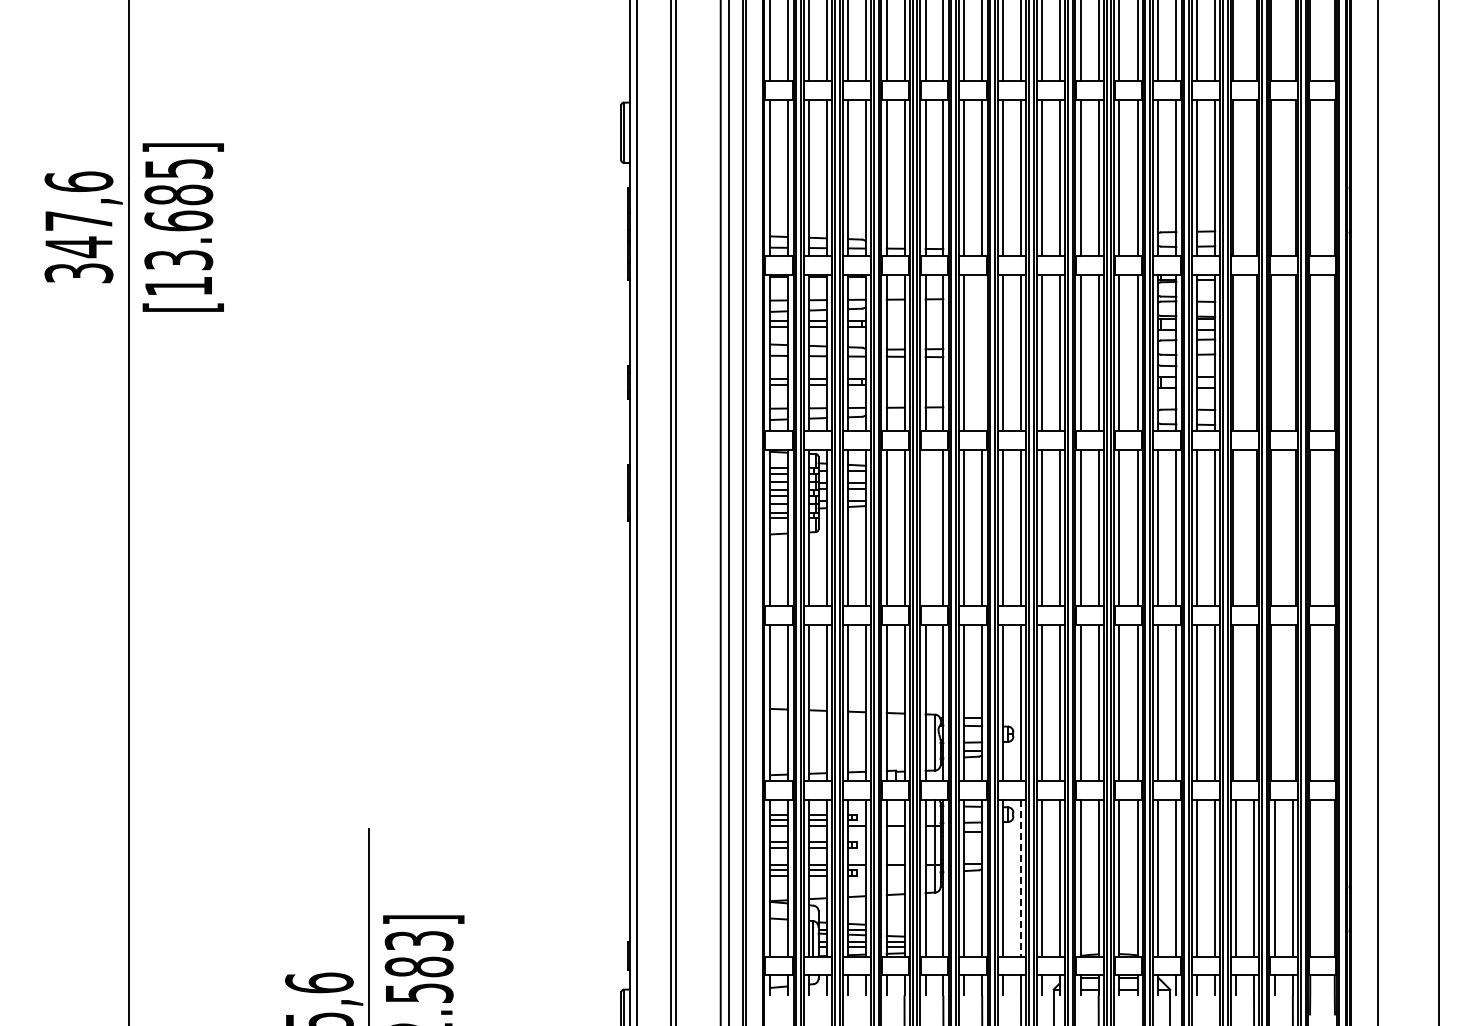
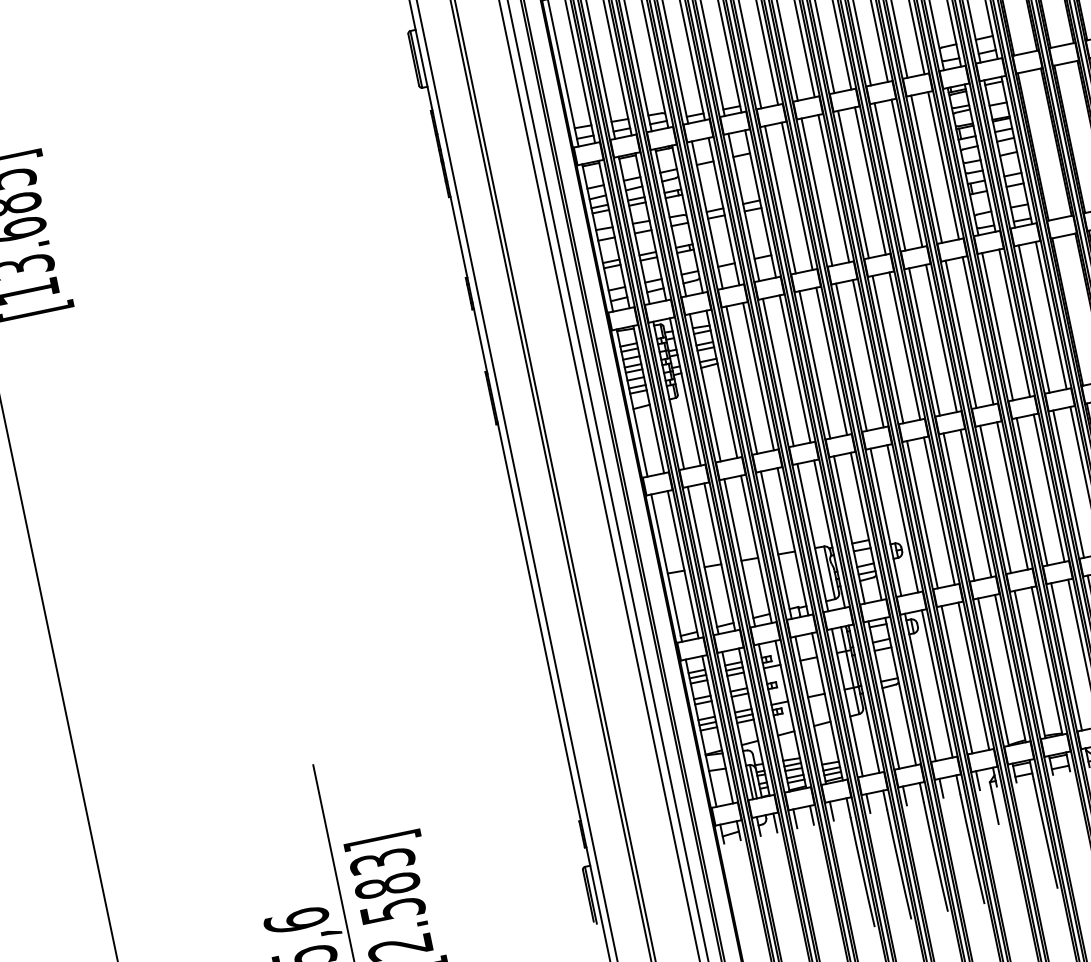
line: (982, 352) -> (797, 195), added
line: (925, 527) -> (778, 372), added
line: (1021, 878) -> (937, 683), dashed -> solid

